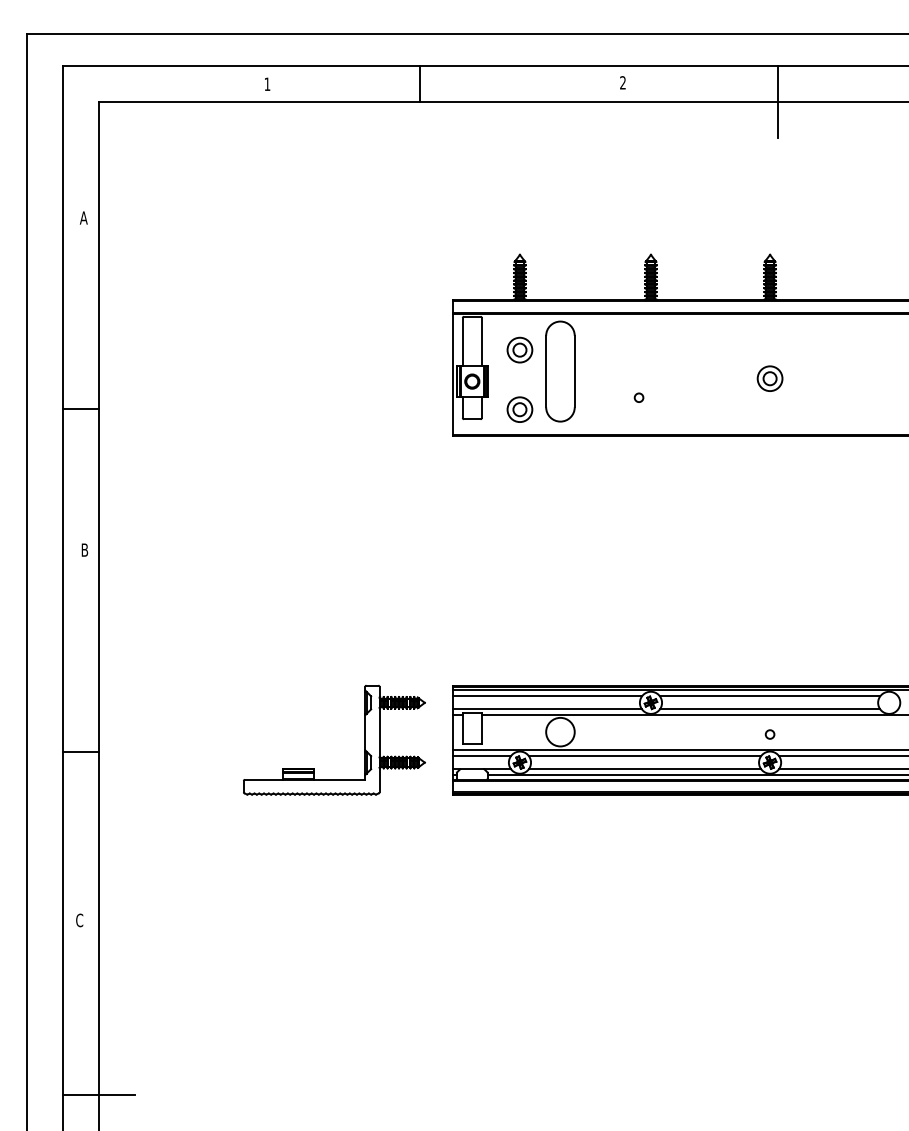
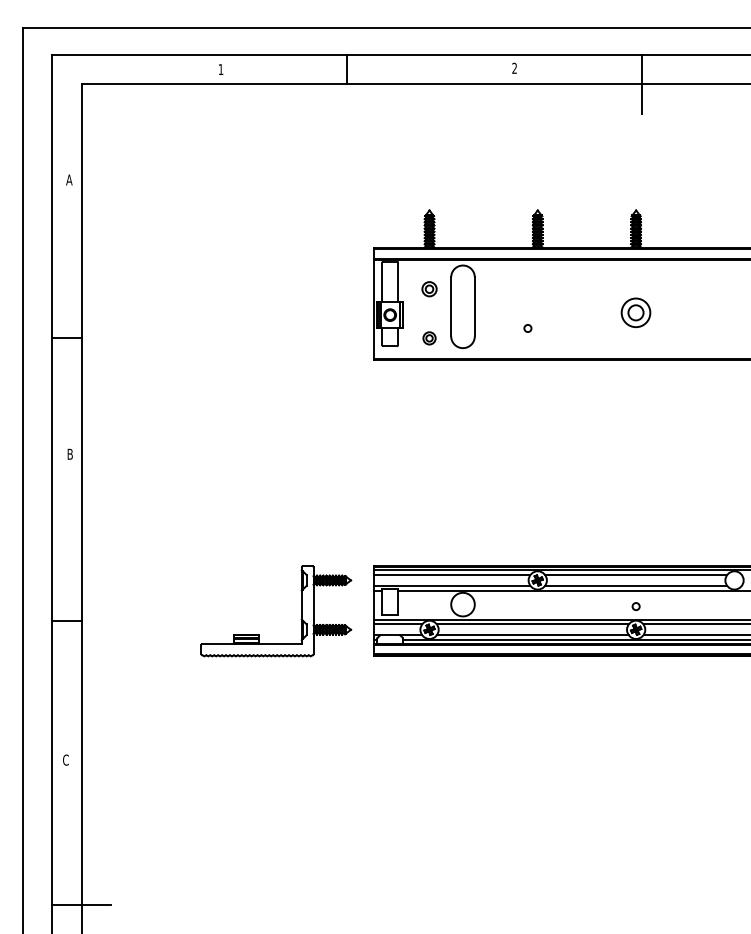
part: (519, 350) -> (429, 289), size x0.7
part: (770, 378) -> (636, 312), size x1.4
part: (519, 409) -> (429, 338), size x0.6

